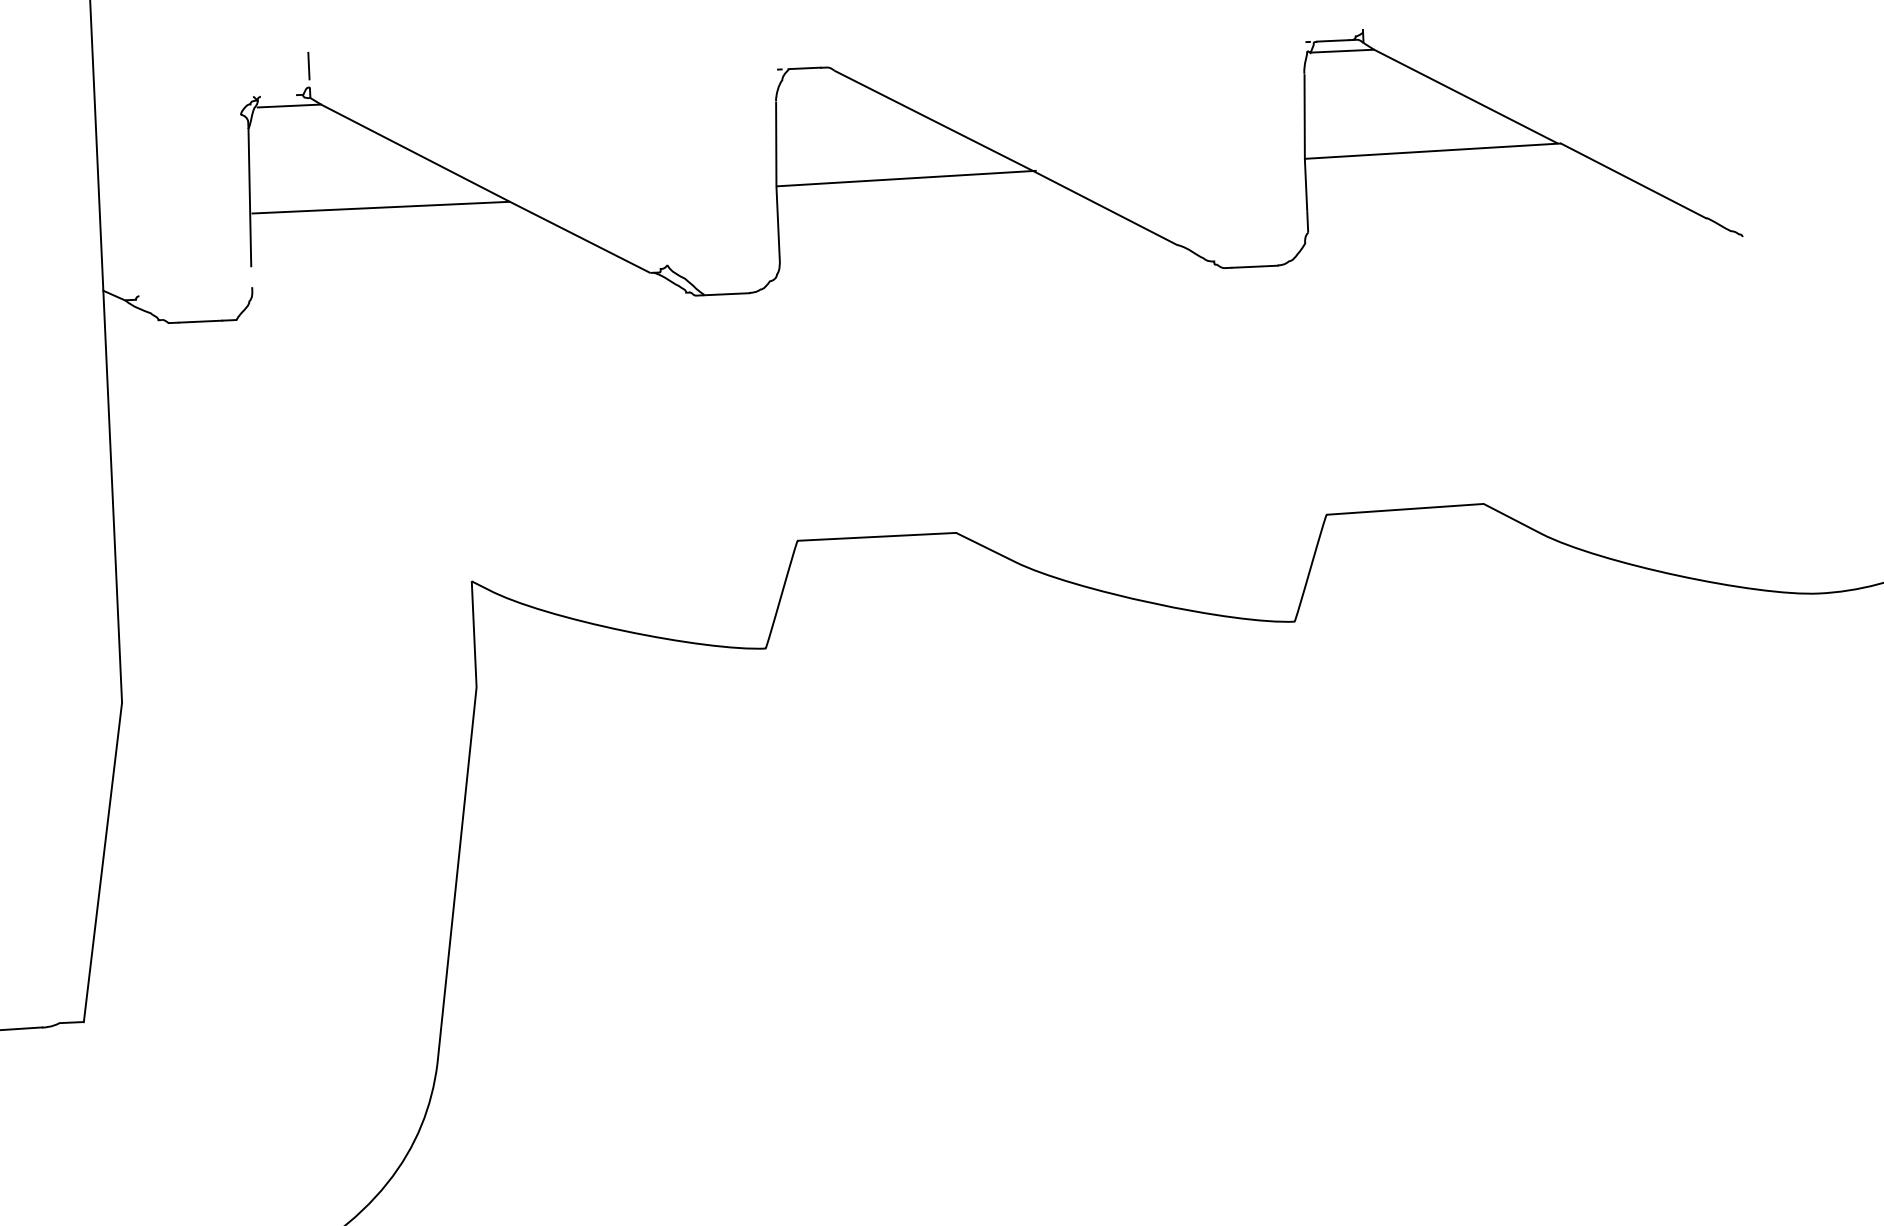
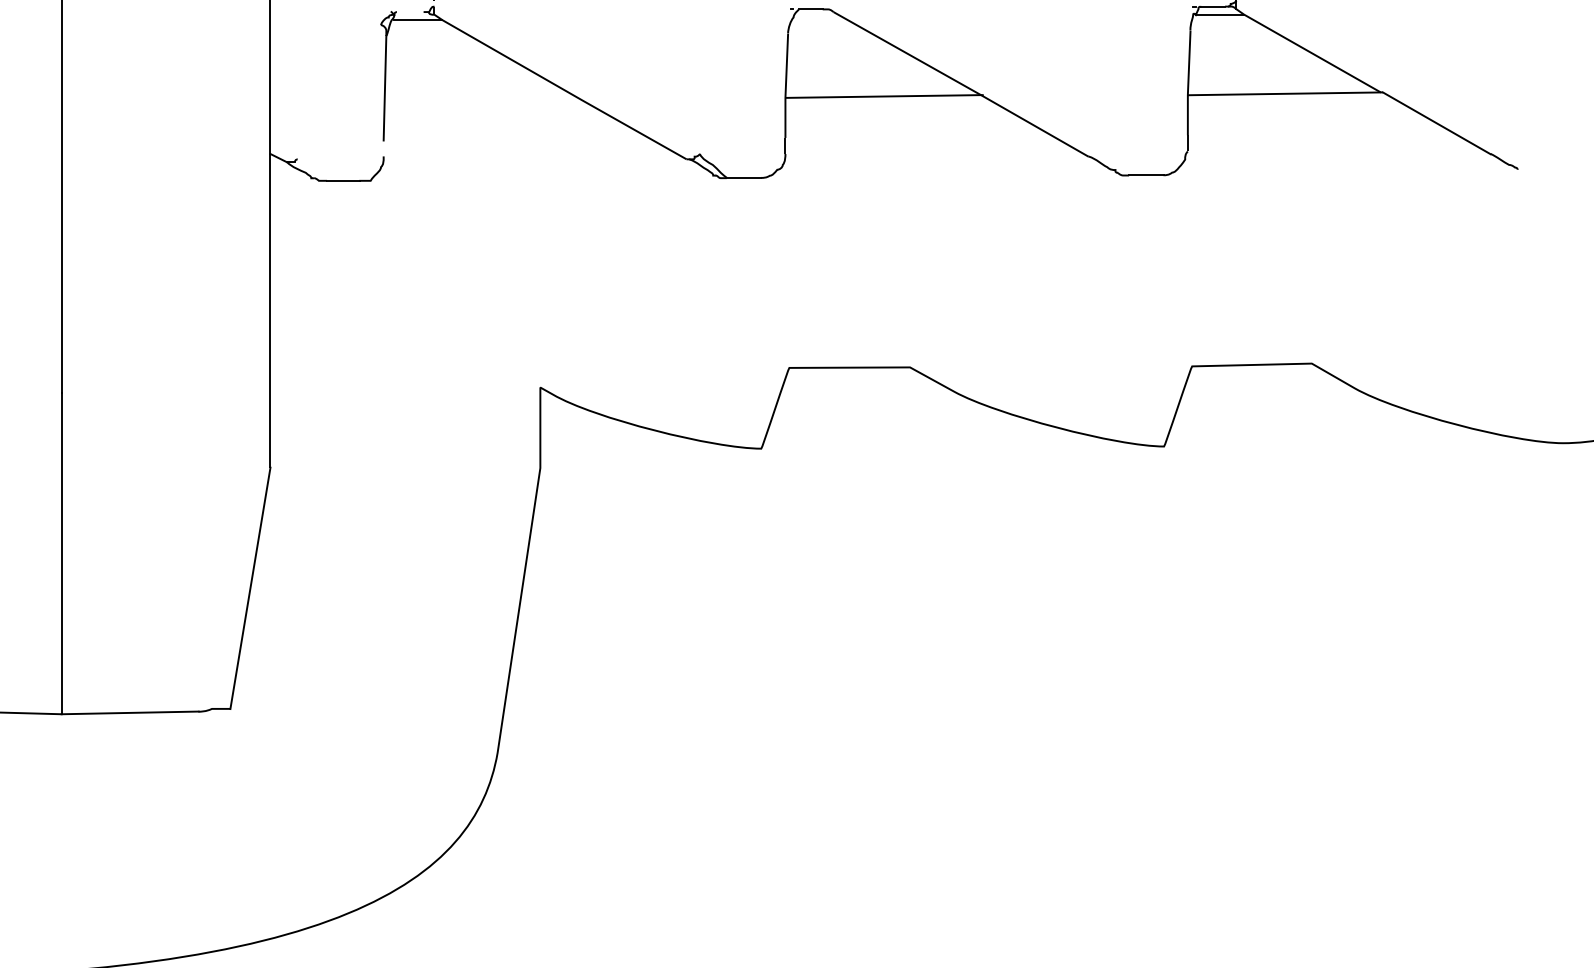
line: (379, 207) -> (483, 100), removed

